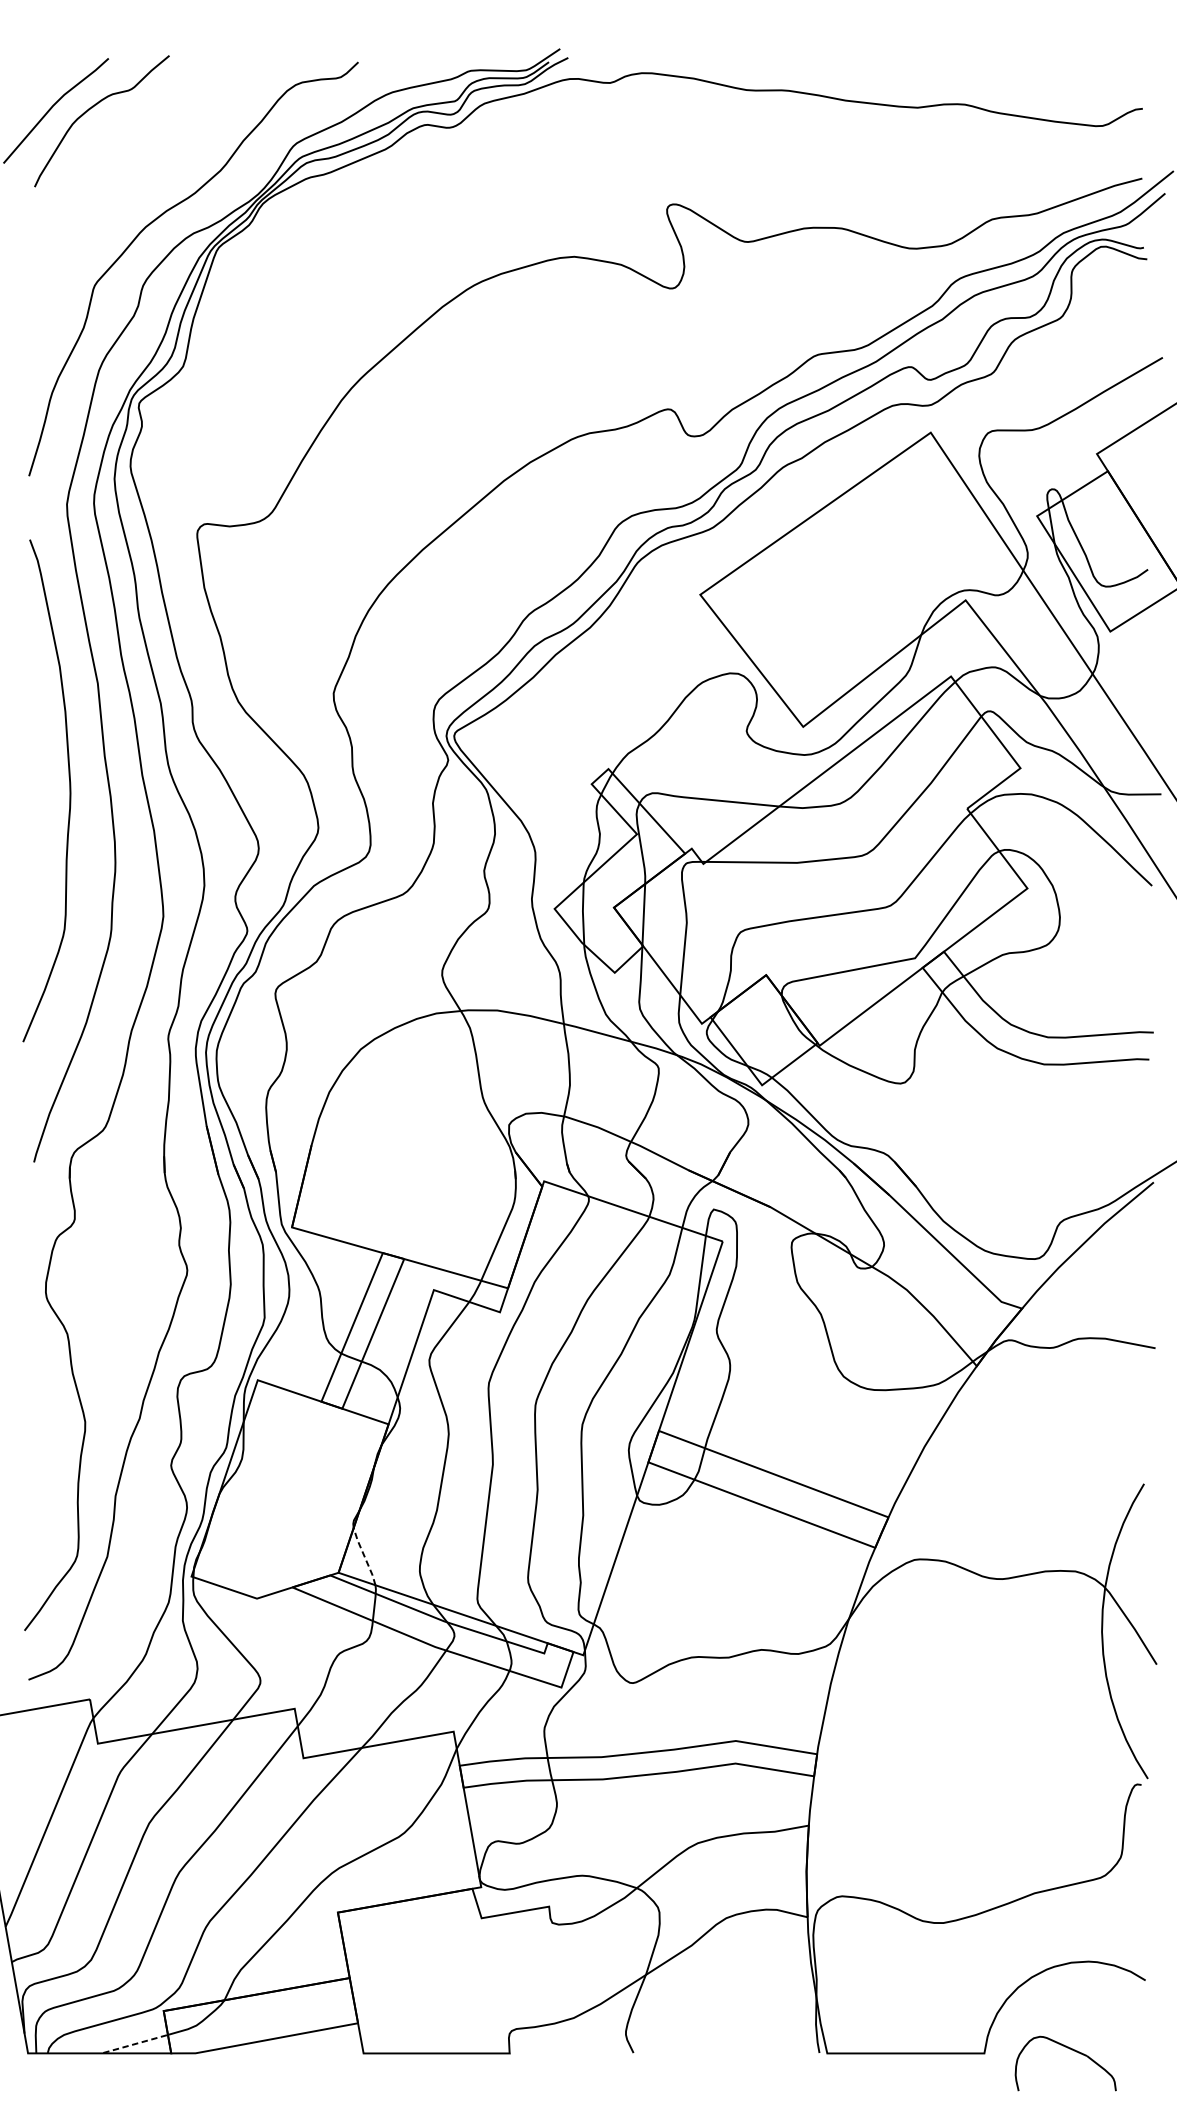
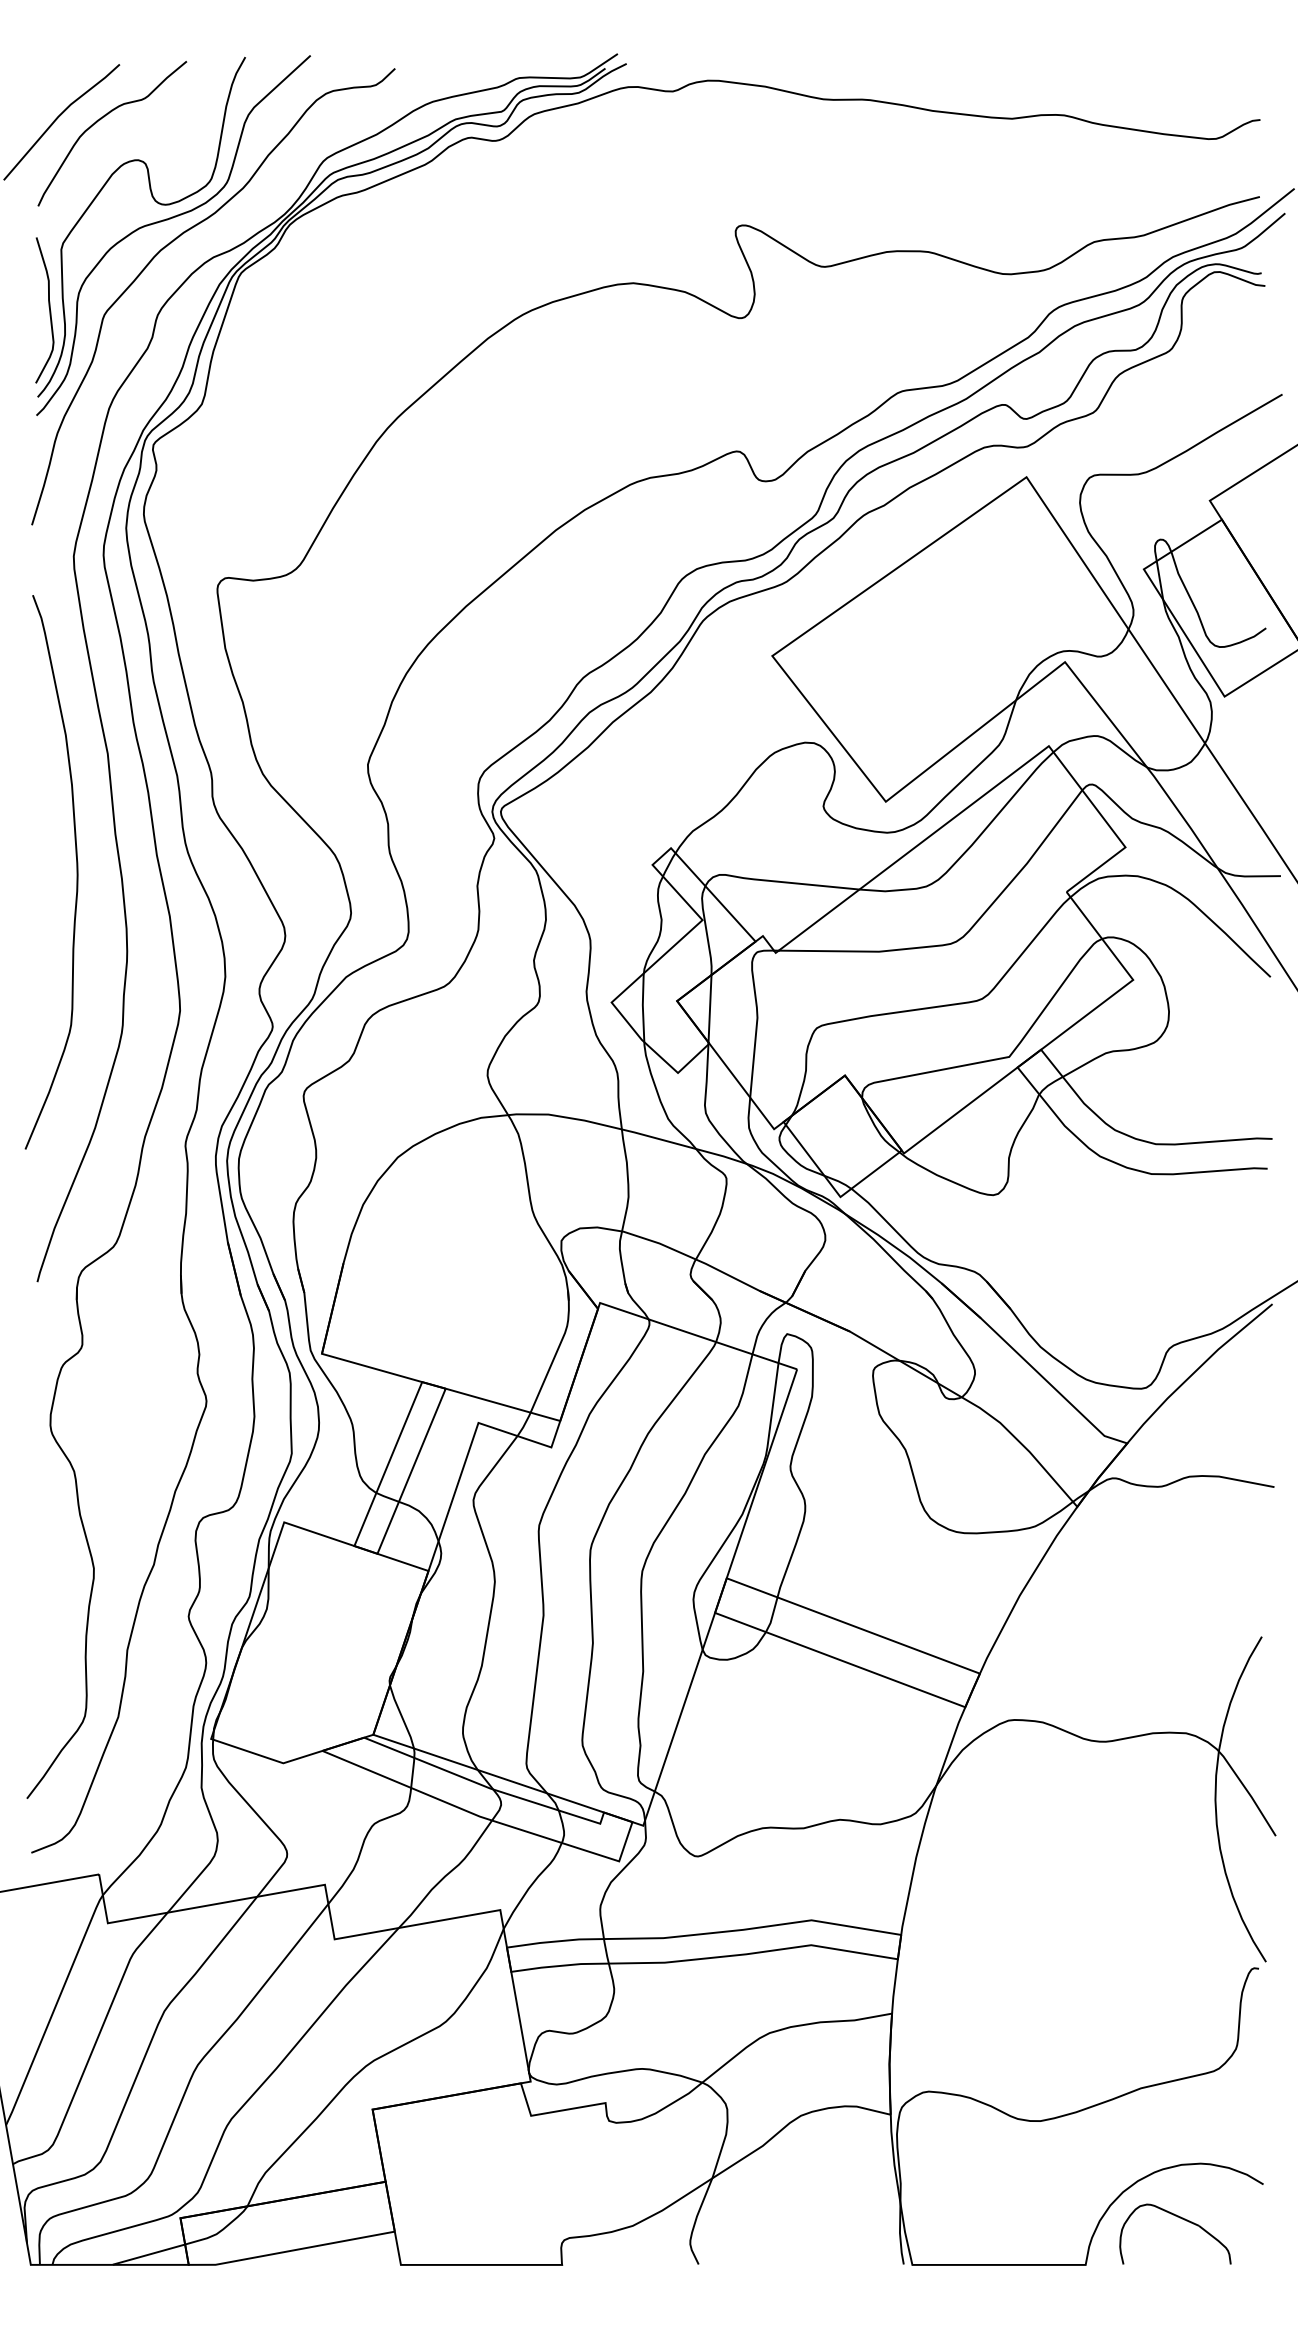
part: (151, 199) -> (167, 220), added
line: (364, 1556) -> (401, 1716), dashed -> solid
line: (135, 2043) -> (149, 2254), dashed -> solid
part: (1069, 2049) -> (1179, 2218), moved

